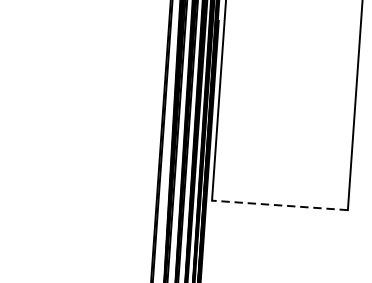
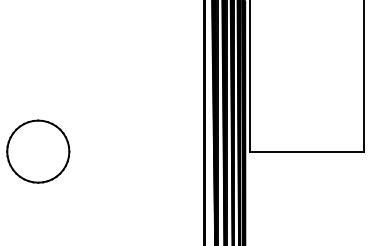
line: (279, 205) -> (306, 151), dashed -> solid

